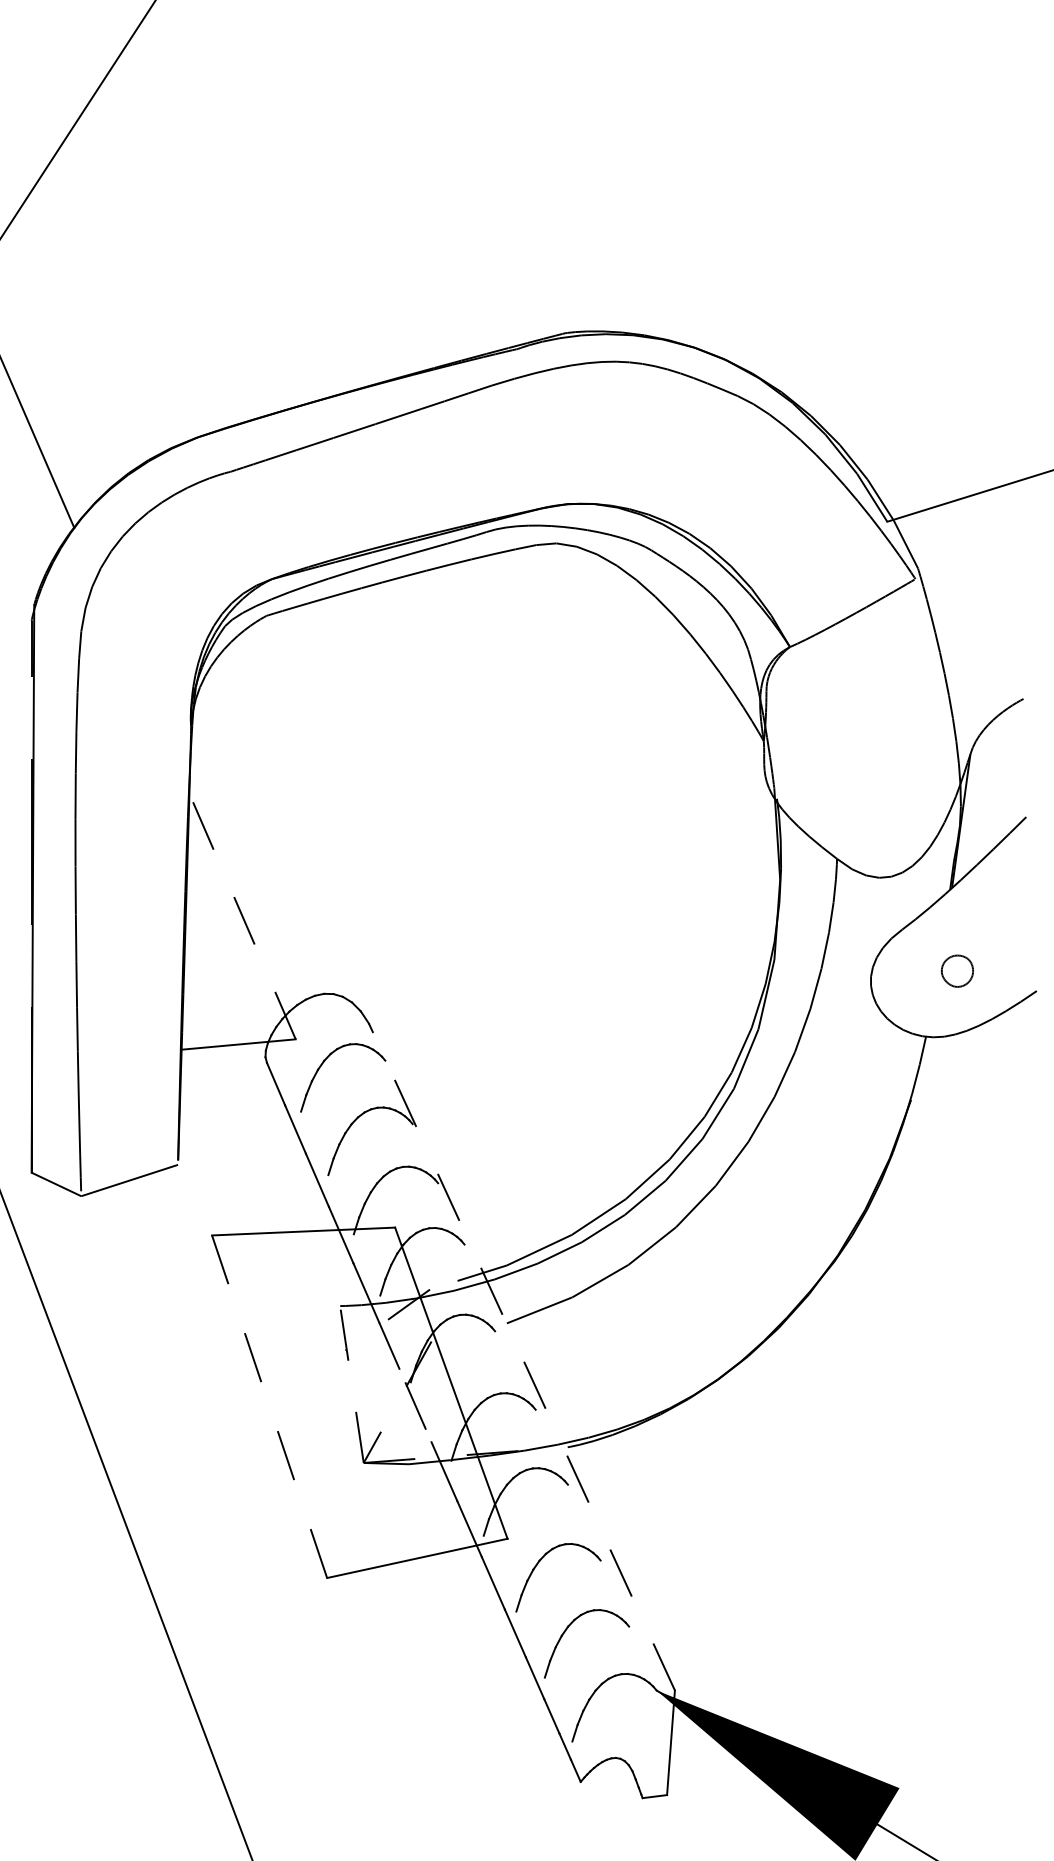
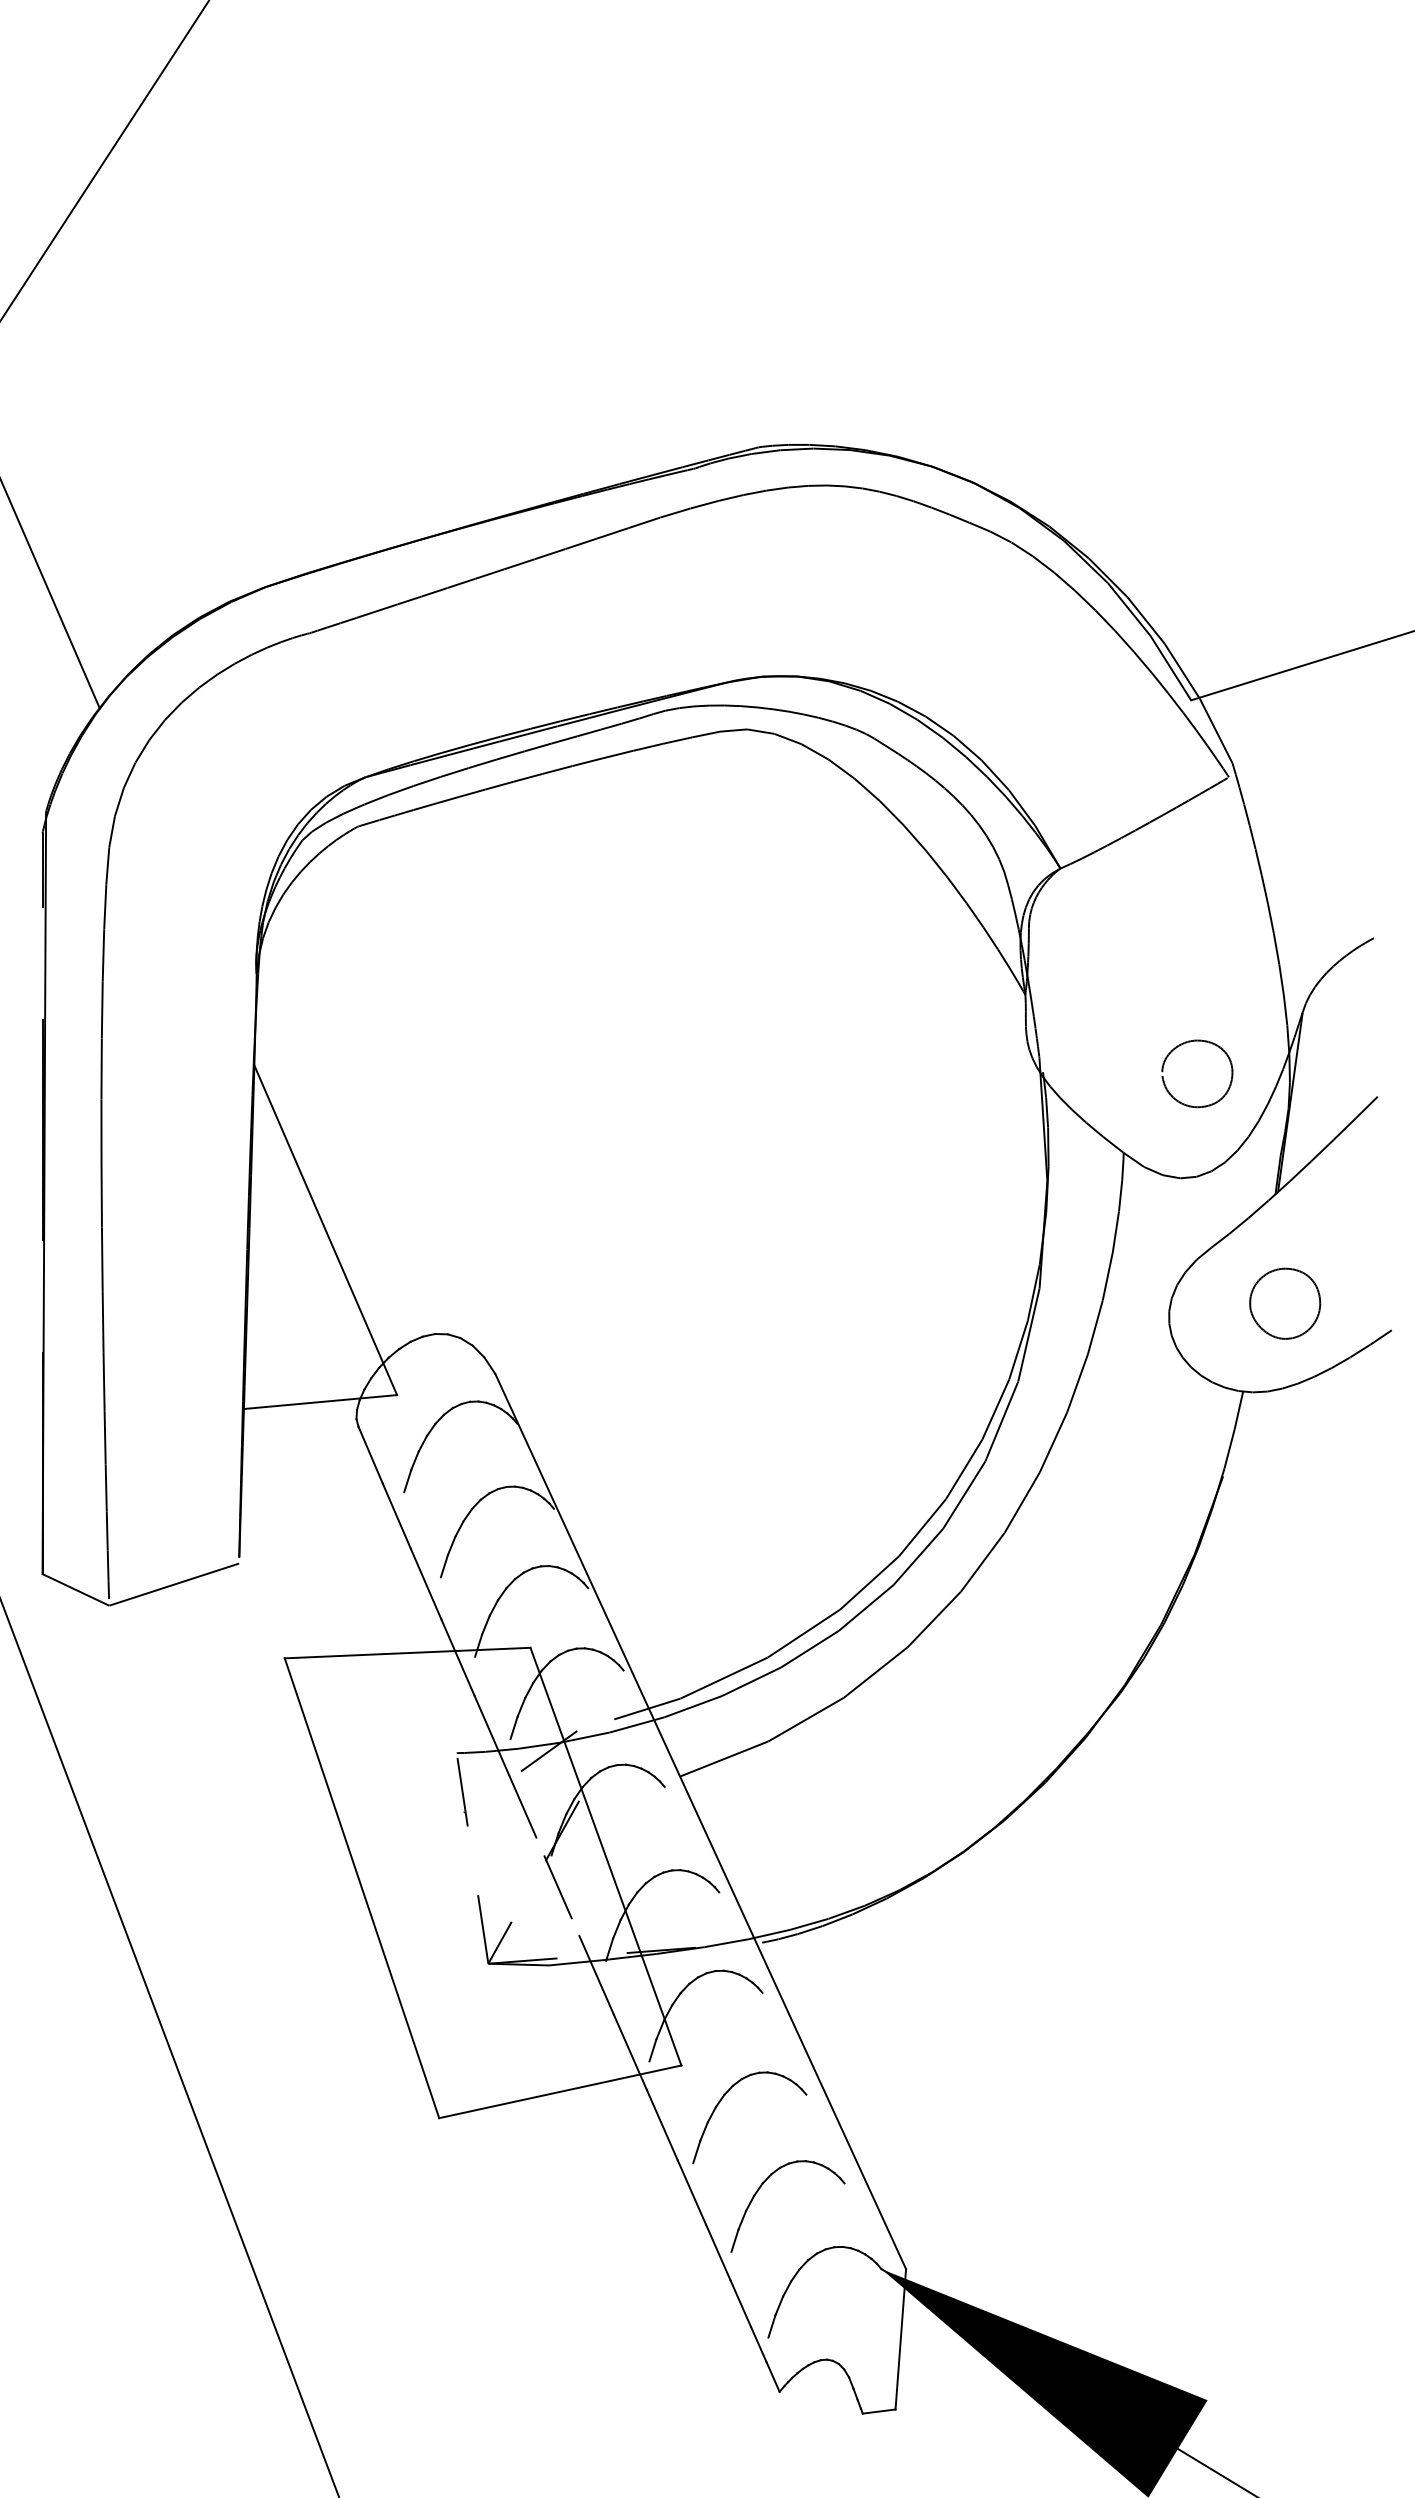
part: (886, 776) -> (1190, 1042), added
line: (242, 915) -> (325, 1229), dashed -> solid
part: (957, 971) -> (1285, 1303), size x1.67
line: (521, 1357) -> (700, 1821), dashed -> solid
line: (269, 1406) -> (361, 1888), dashed -> solid

